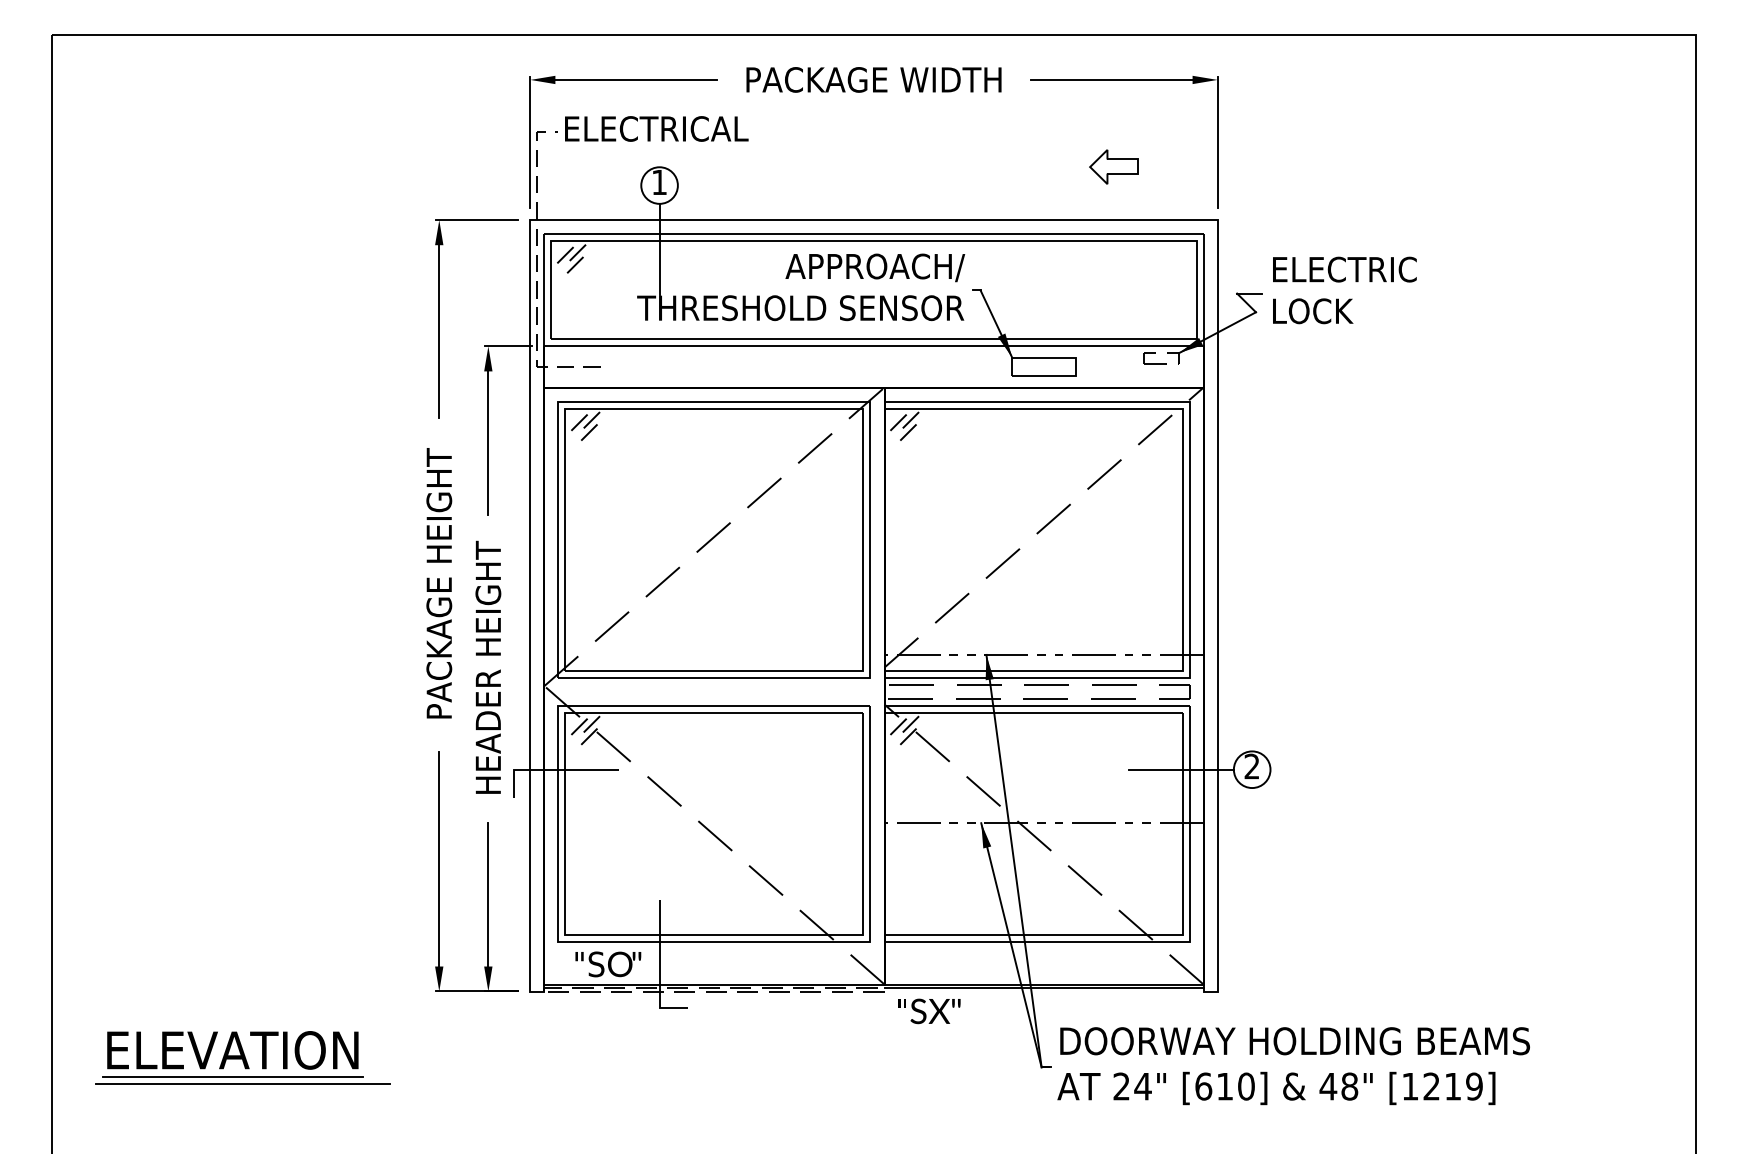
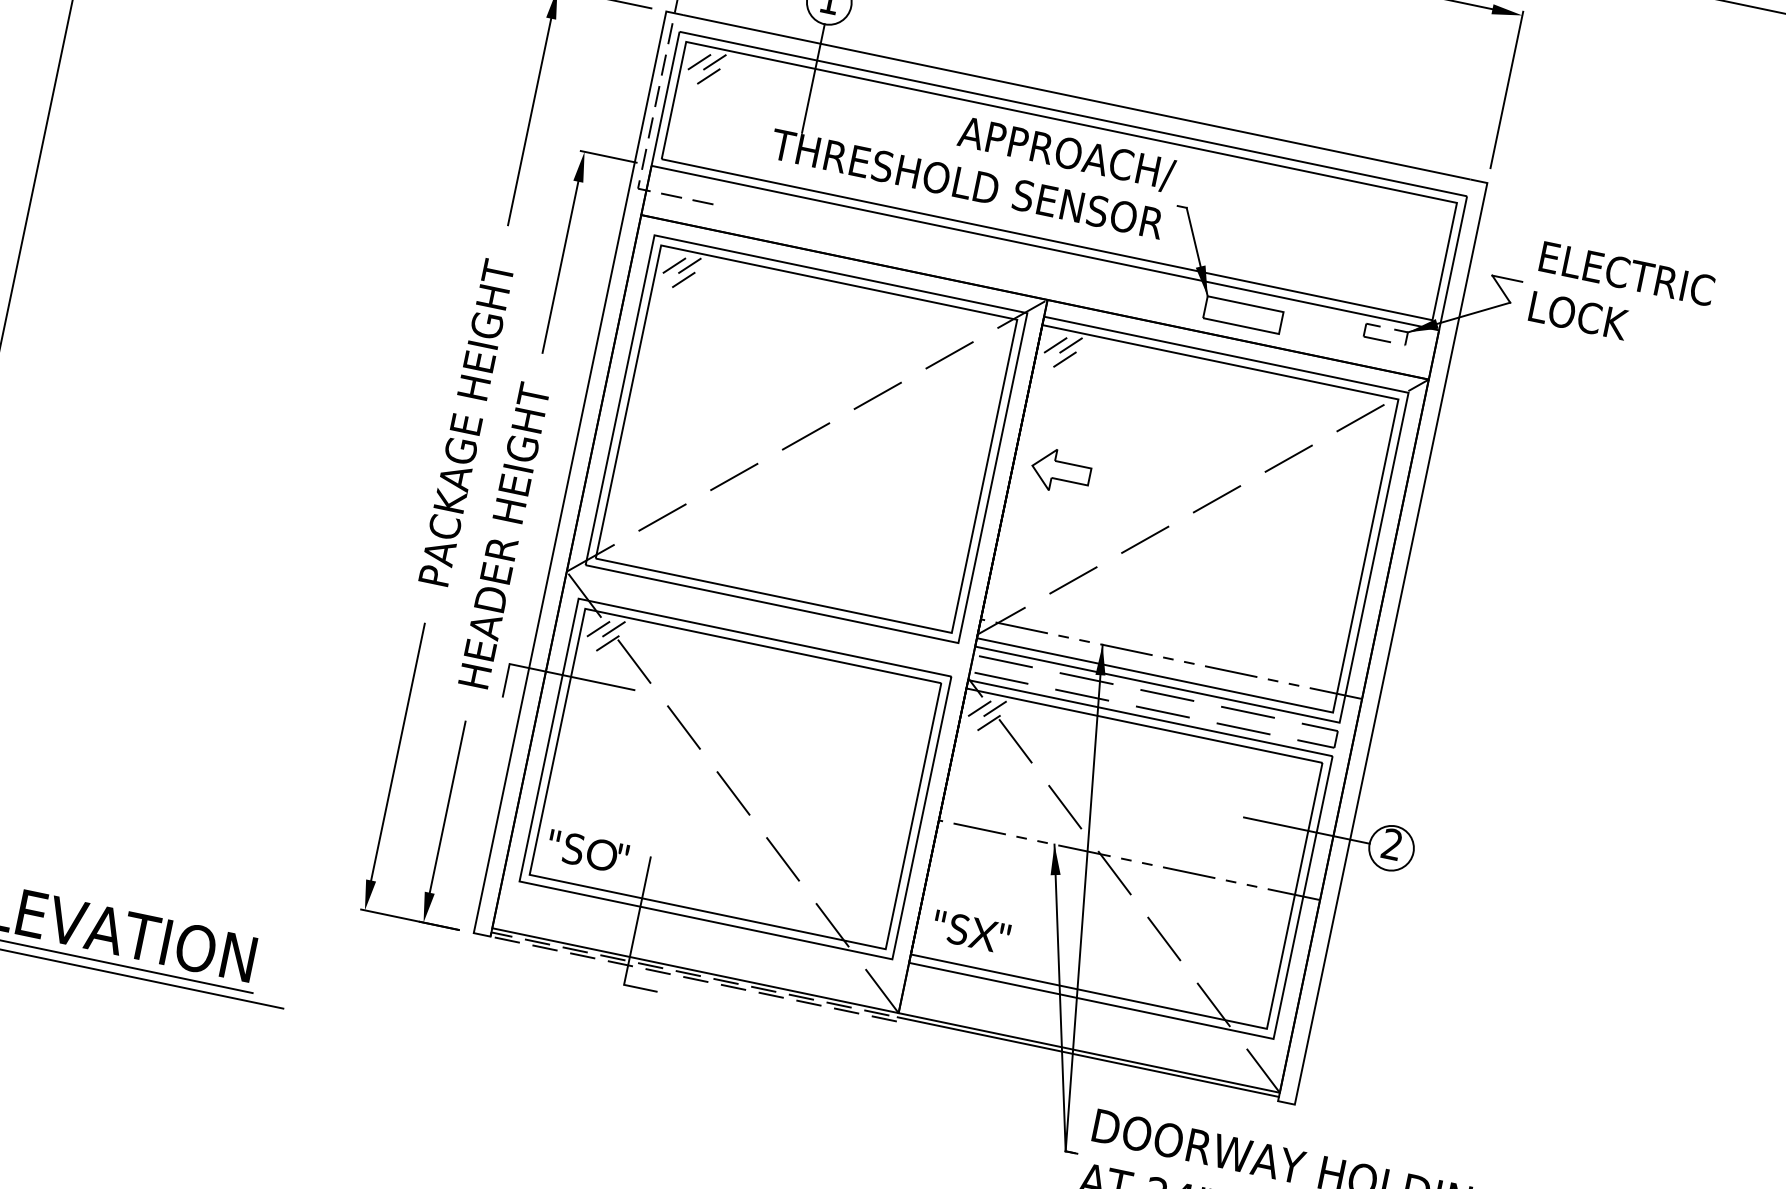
part: (1113, 166) -> (1060, 470), moved
text: (608, 964) -> (588, 852), moved
text: (929, 1011) -> (971, 932), moved

